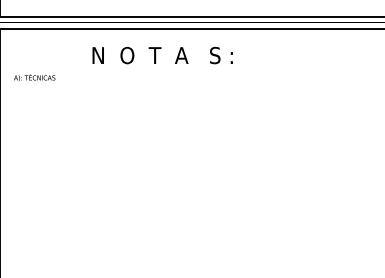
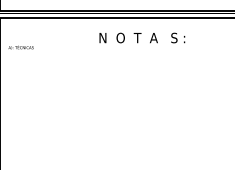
text: (163, 54) -> (142, 37), moved

